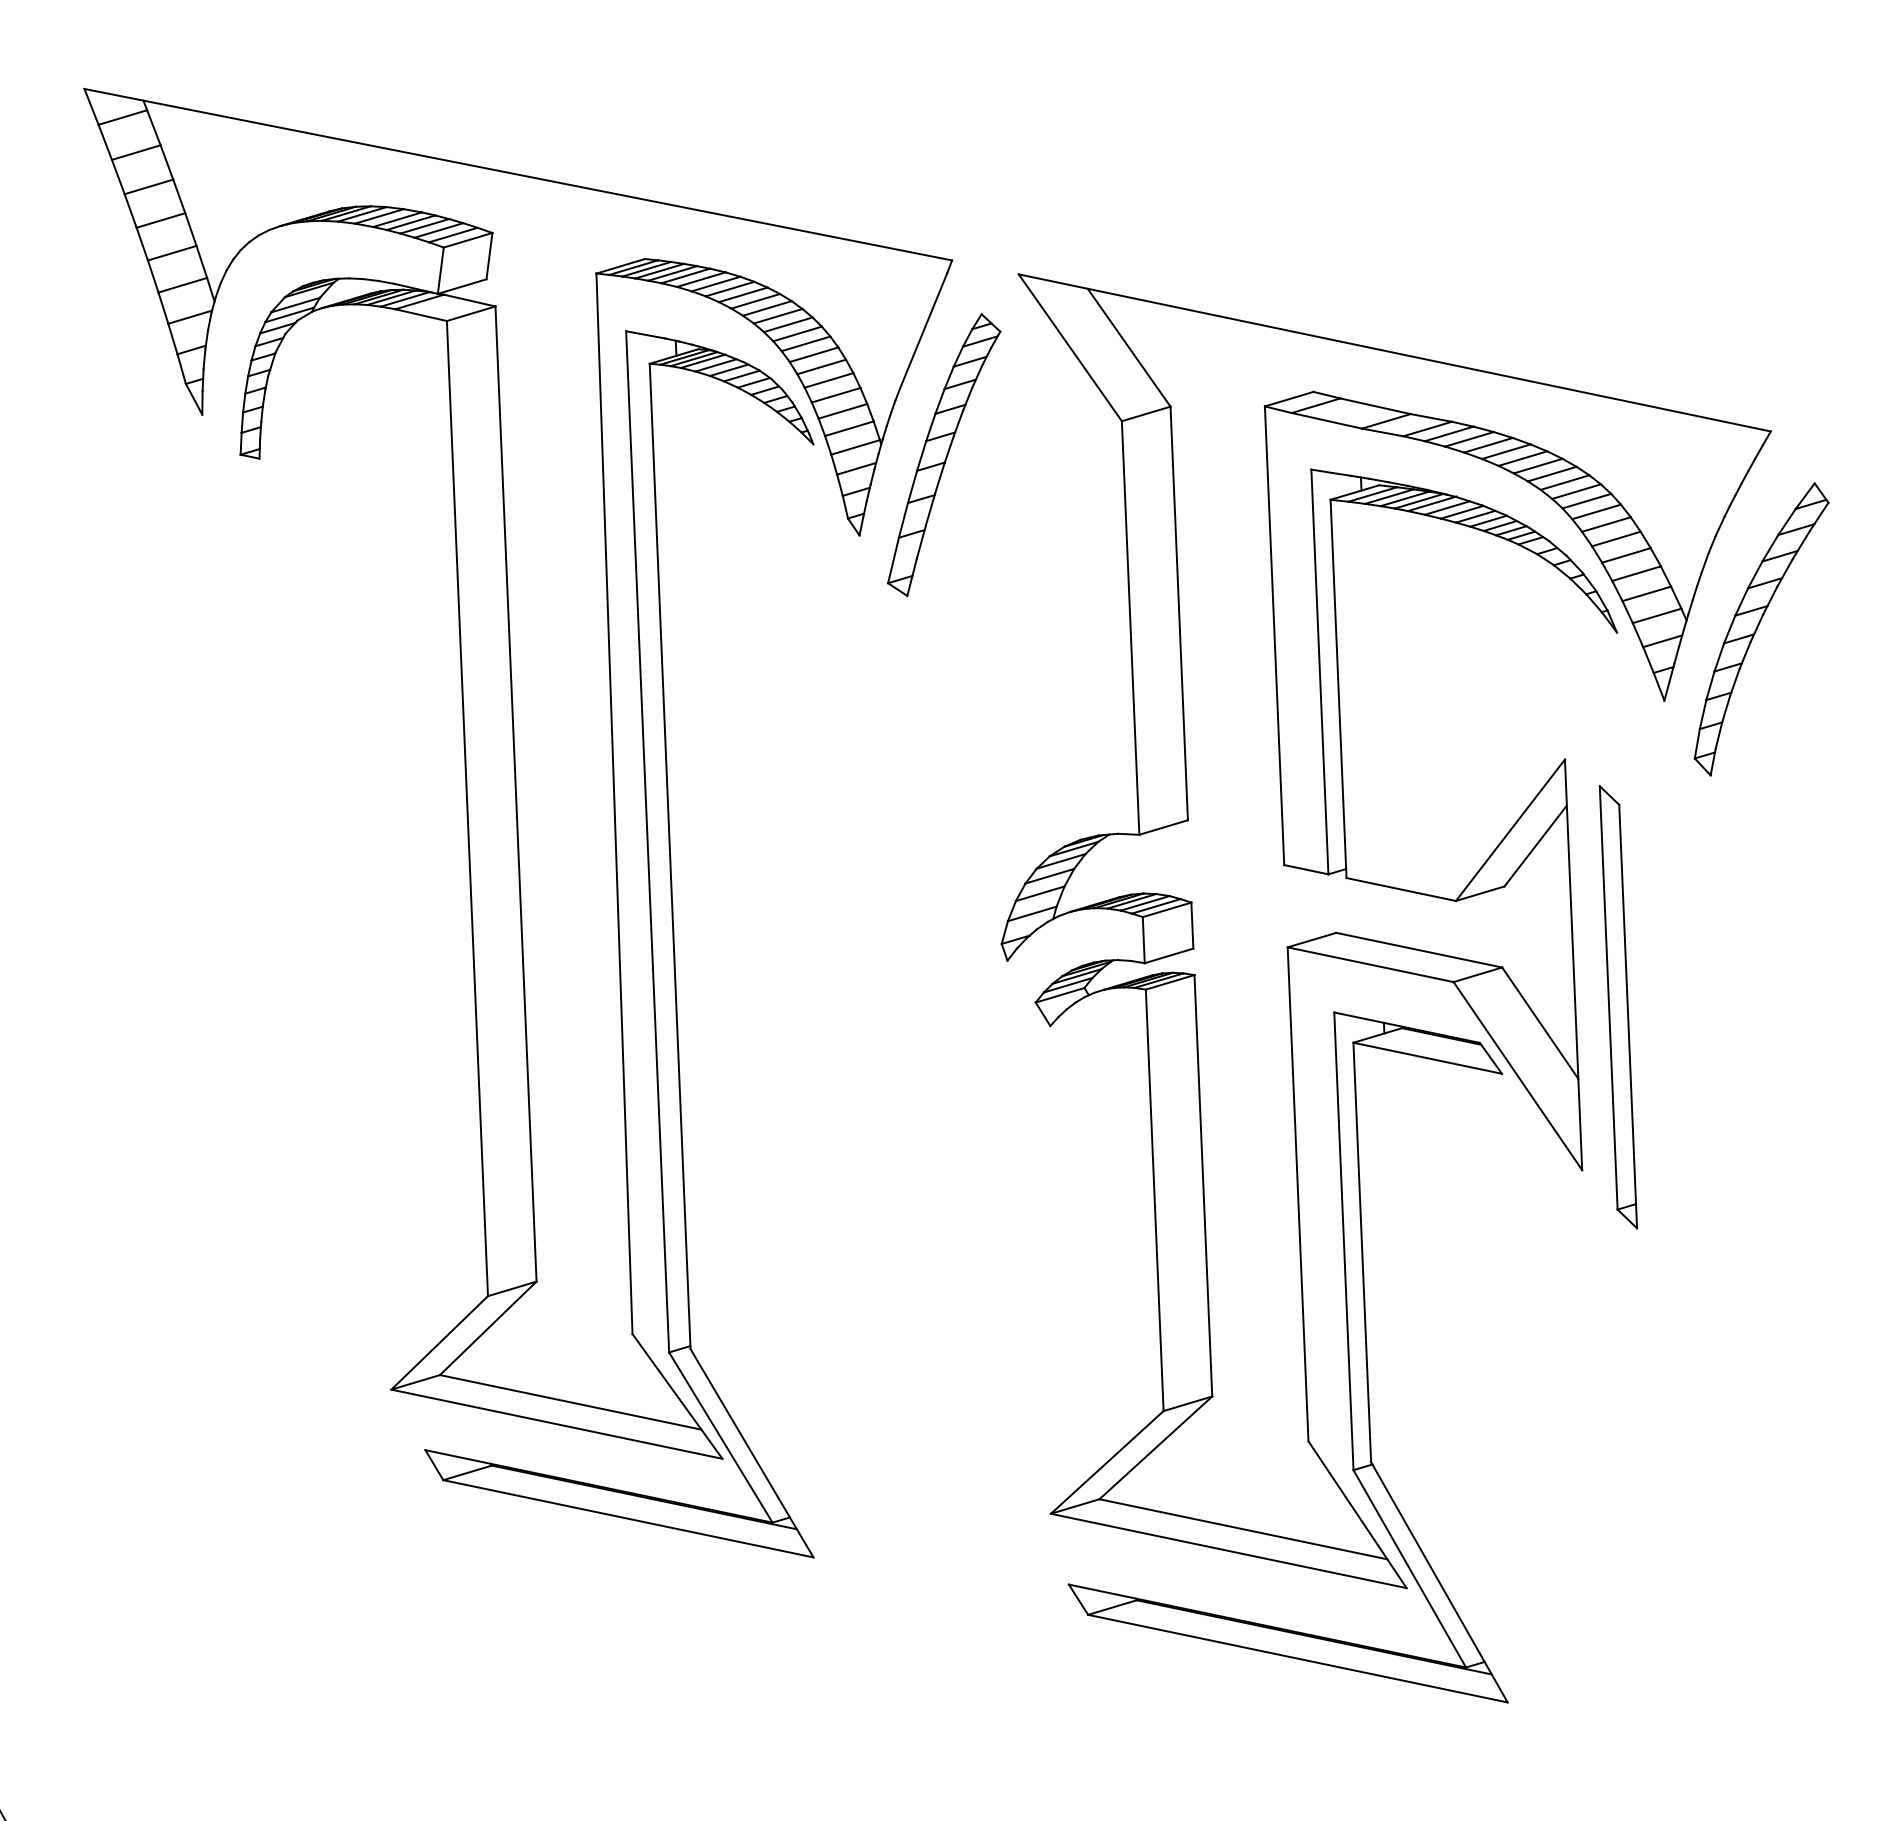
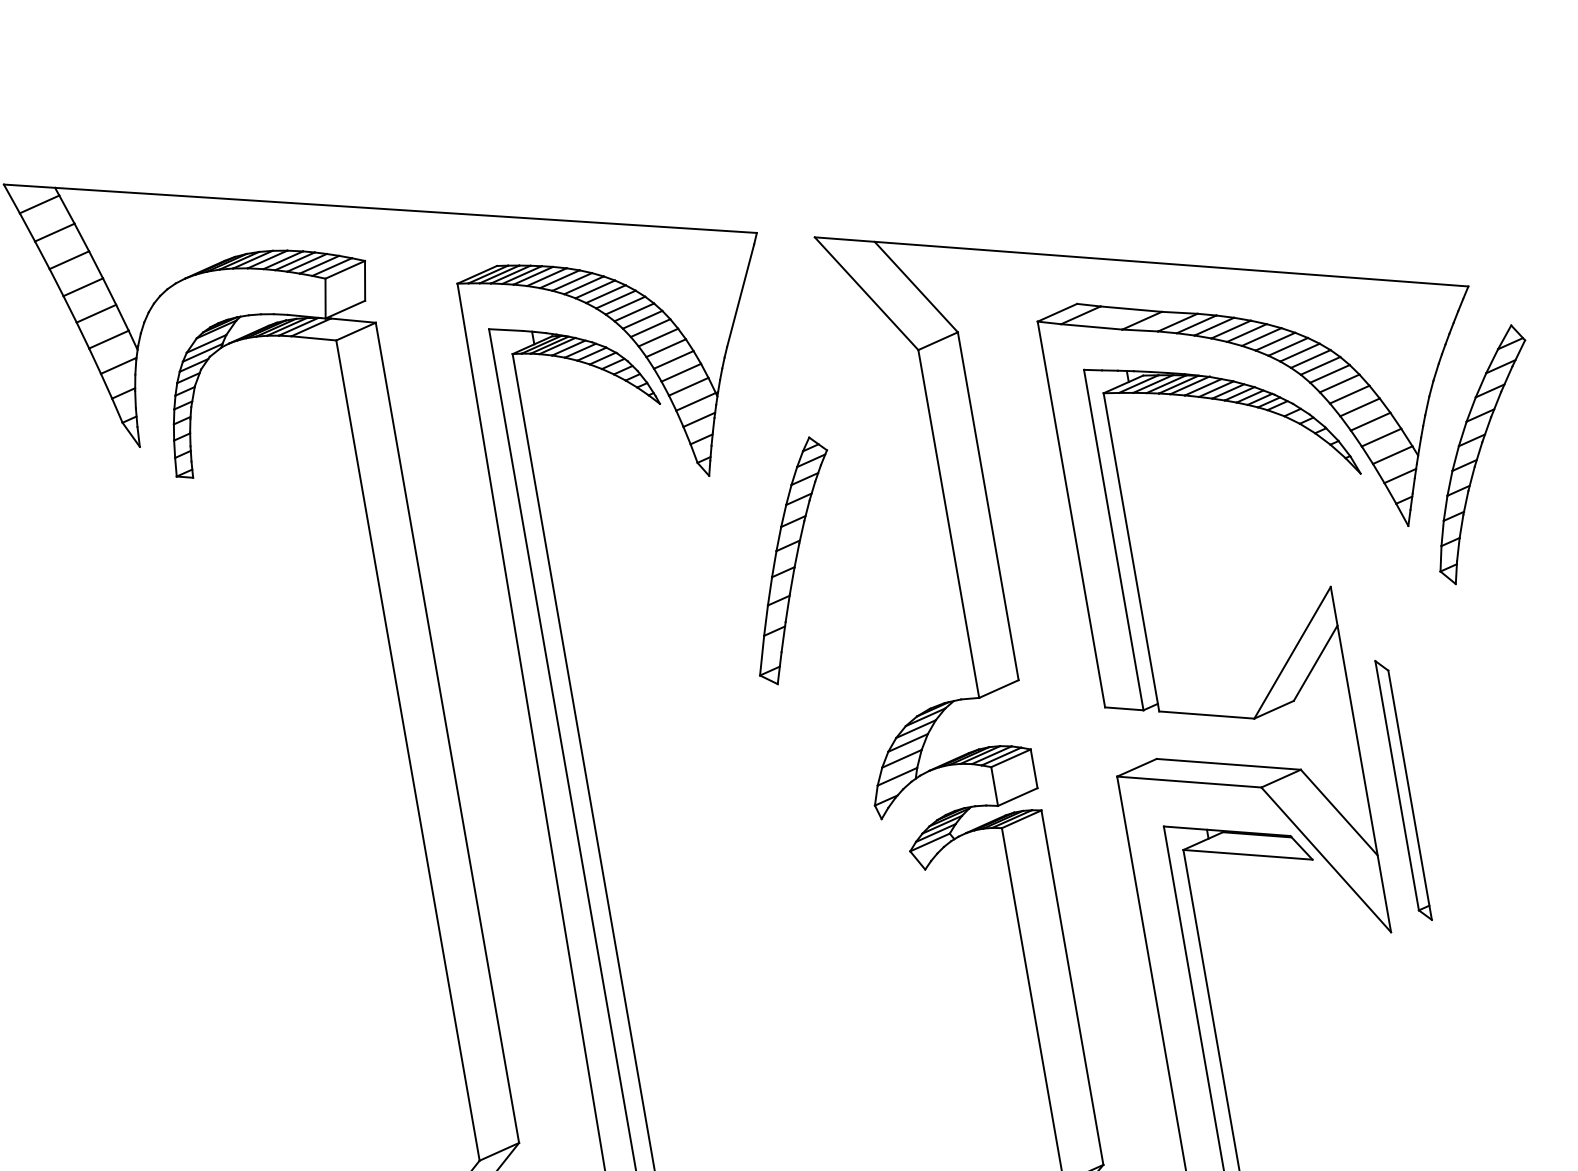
part: (944, 454) -> (793, 560), moved
part: (1618, 1007) -> (1403, 790), size x0.7

